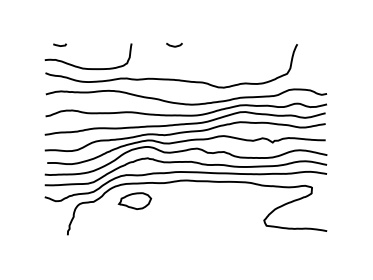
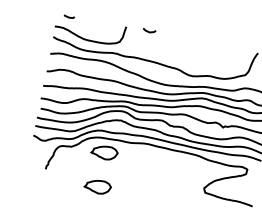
curve: (174, 45) -> (149, 31), moved
part: (134, 243) -> (97, 186), added

